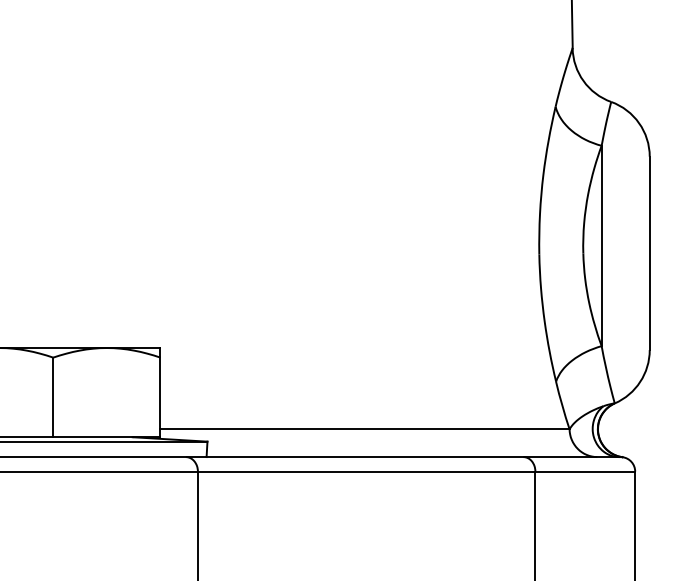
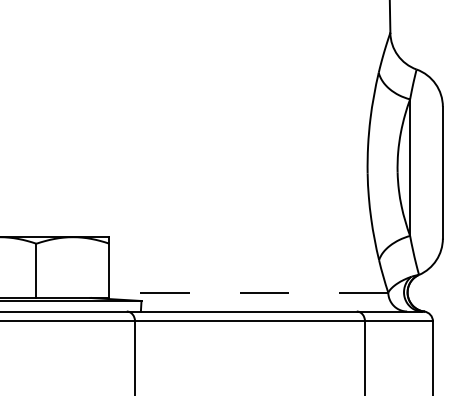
line: (364, 429) -> (248, 292), solid -> dashed

